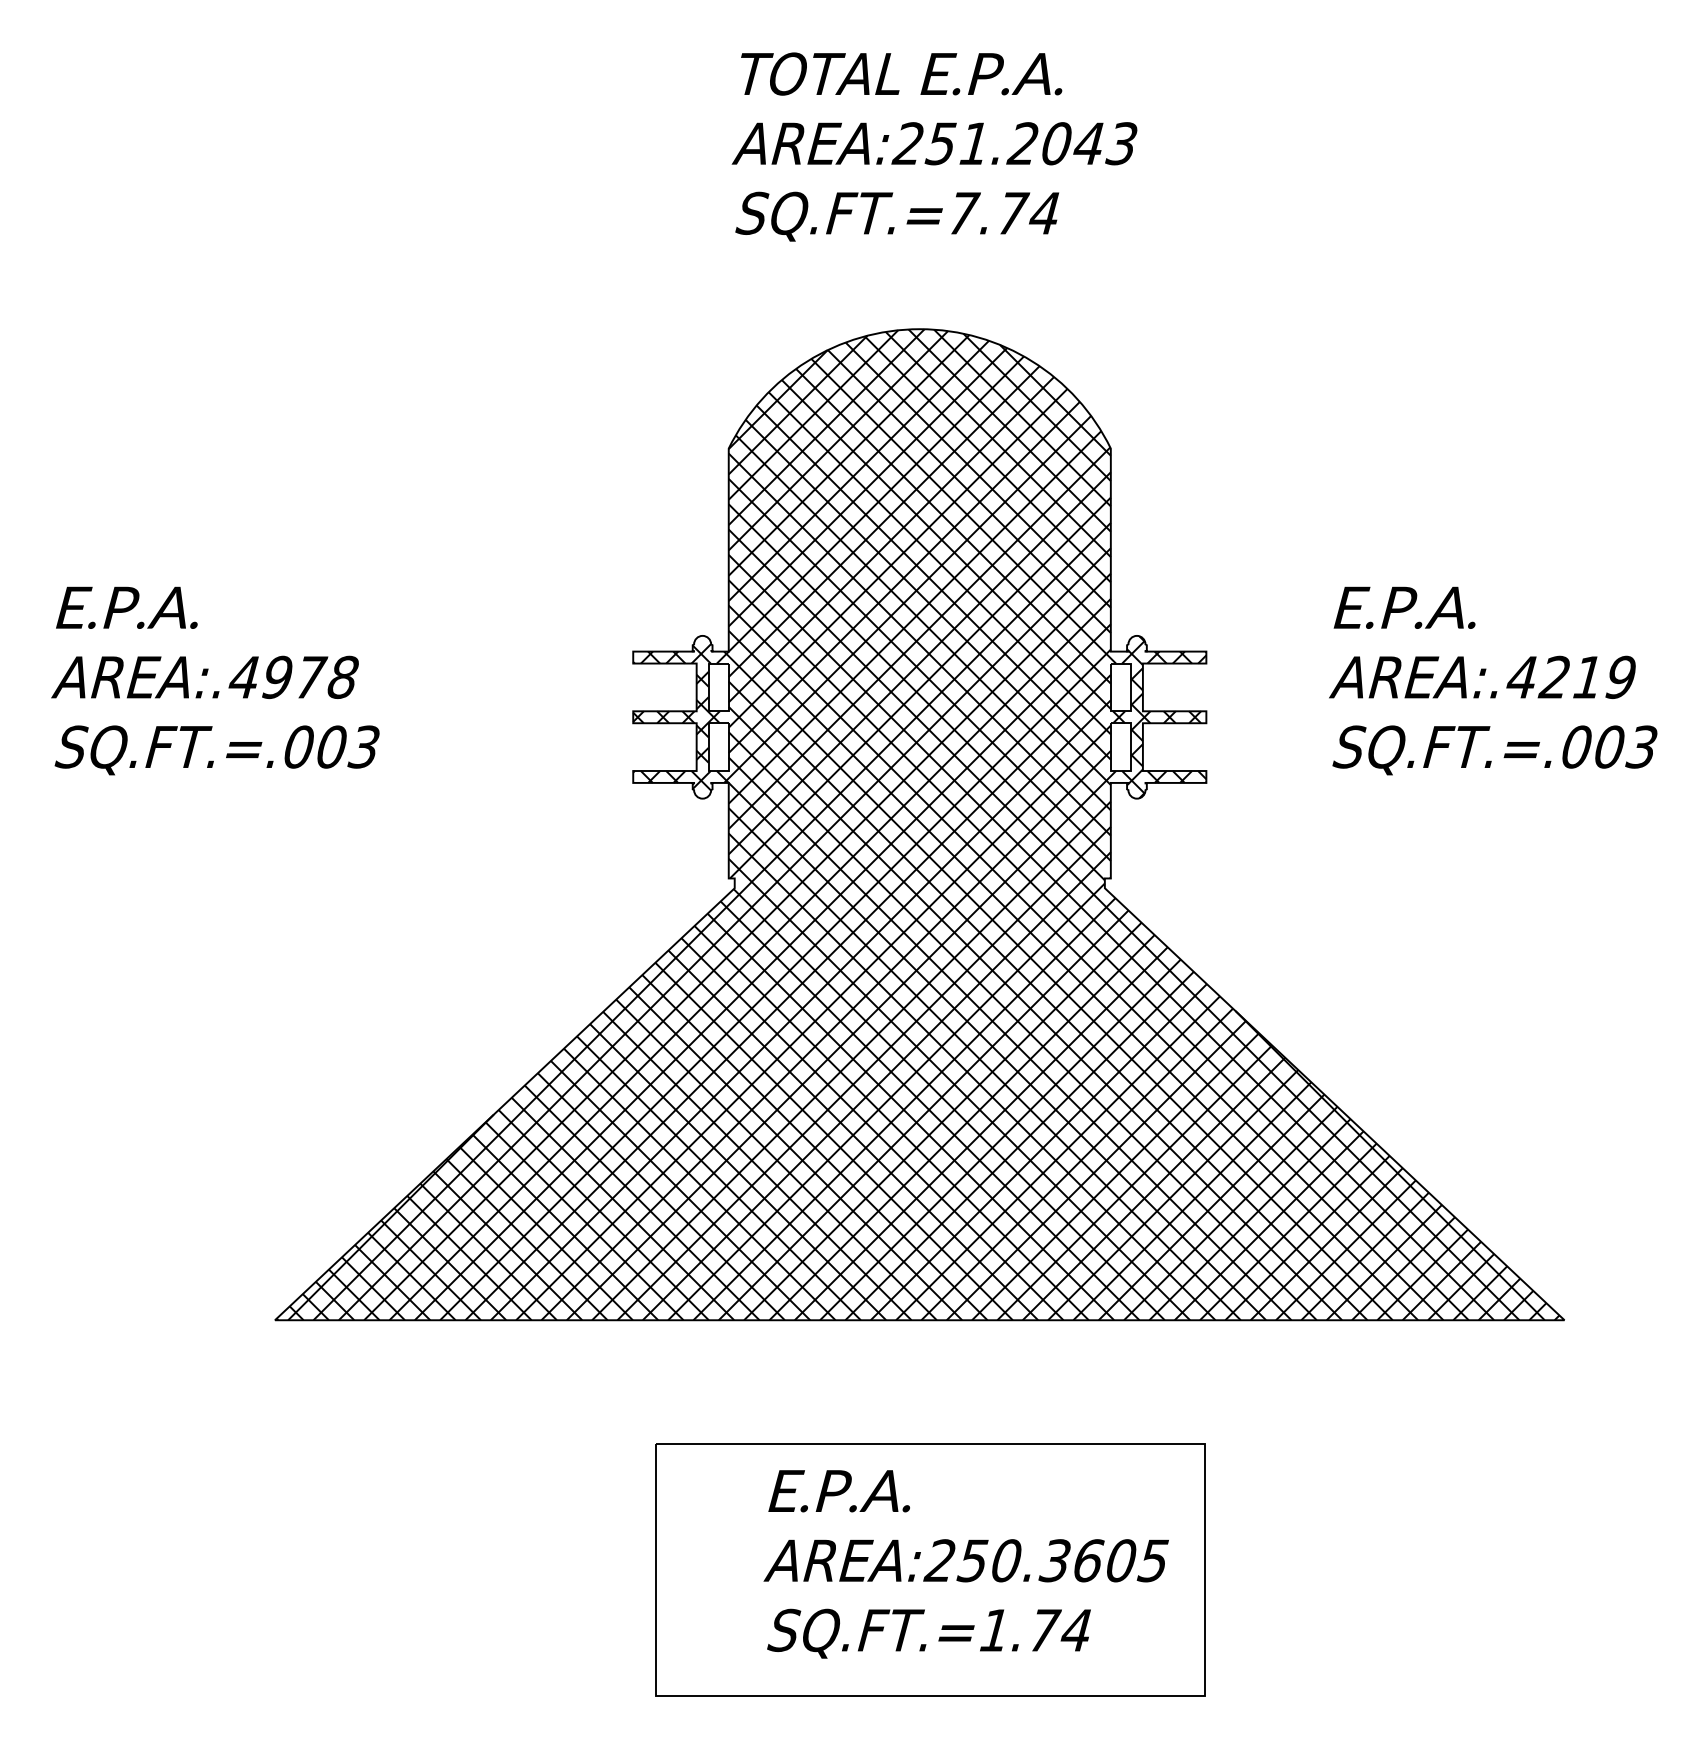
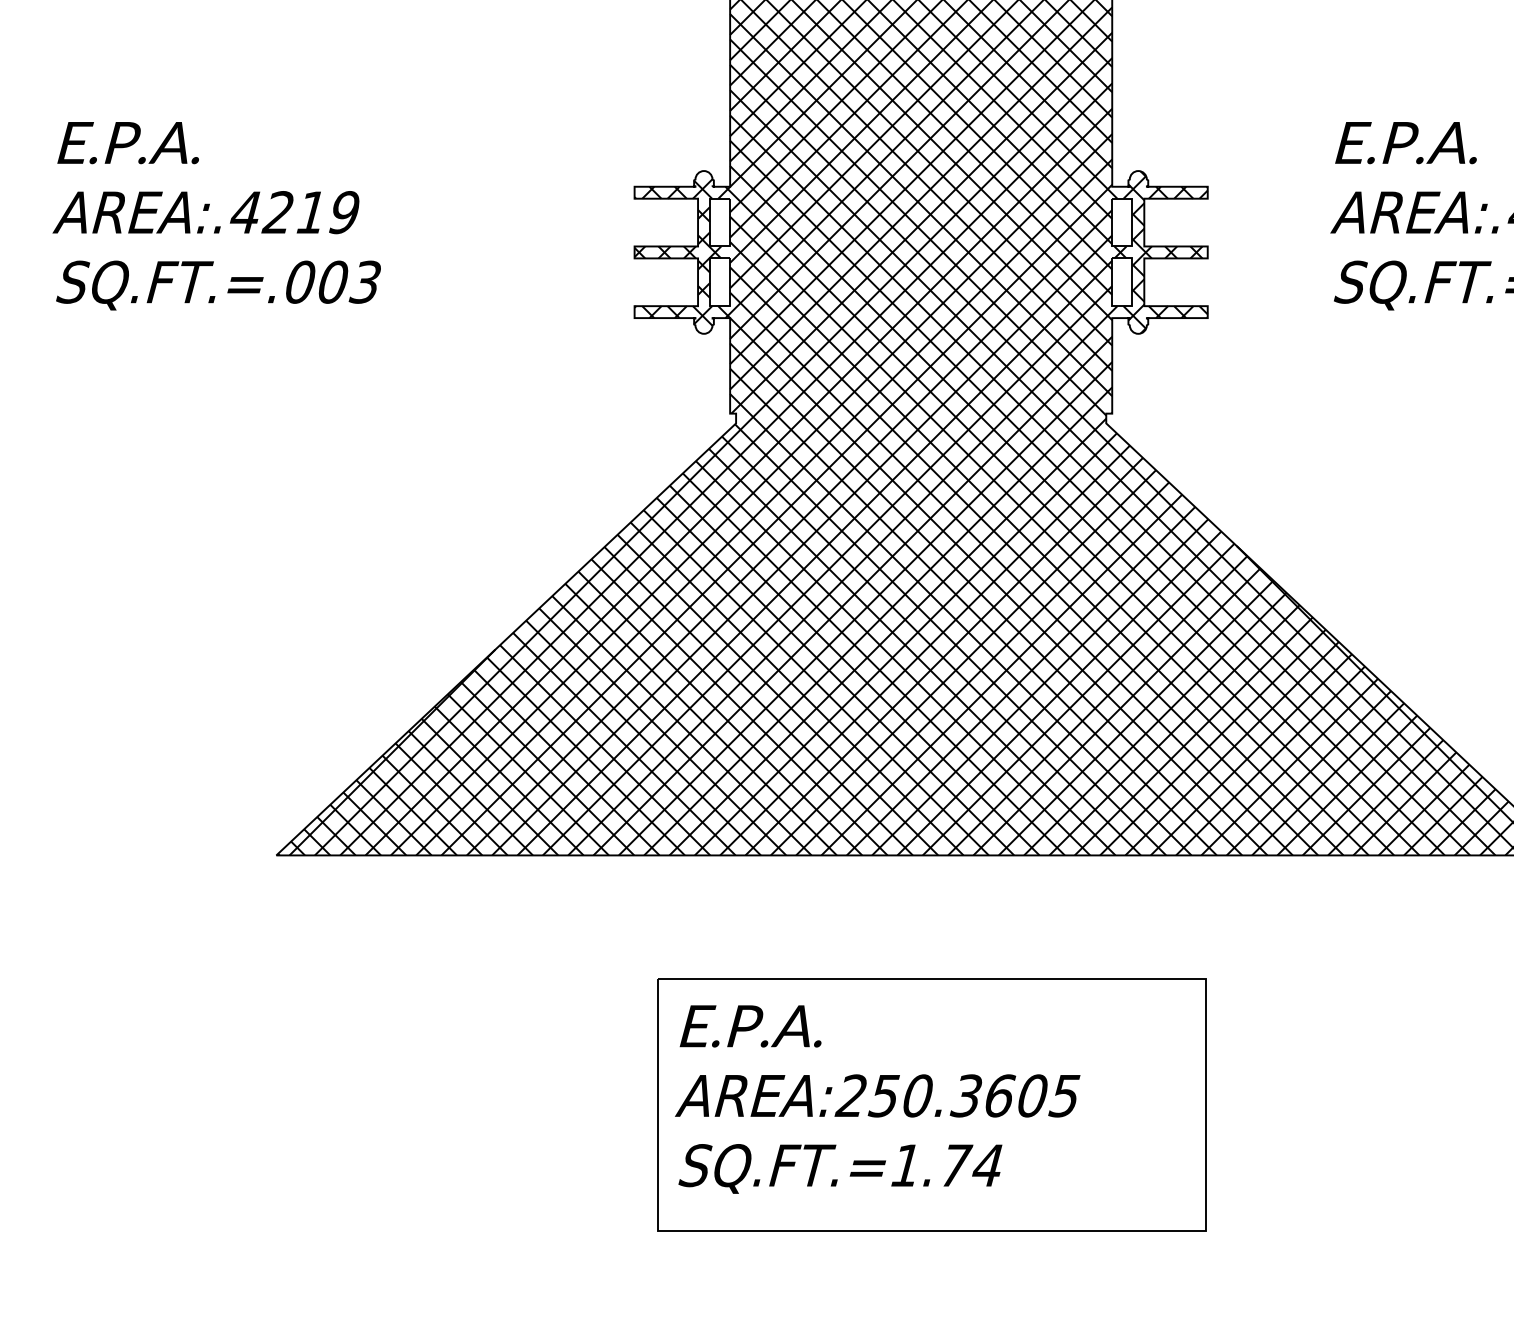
text: (309, 677) -> (310, 212), AREA:.4978 -> AREA:.4219
text: (965, 1564) -> (876, 1099), moved

